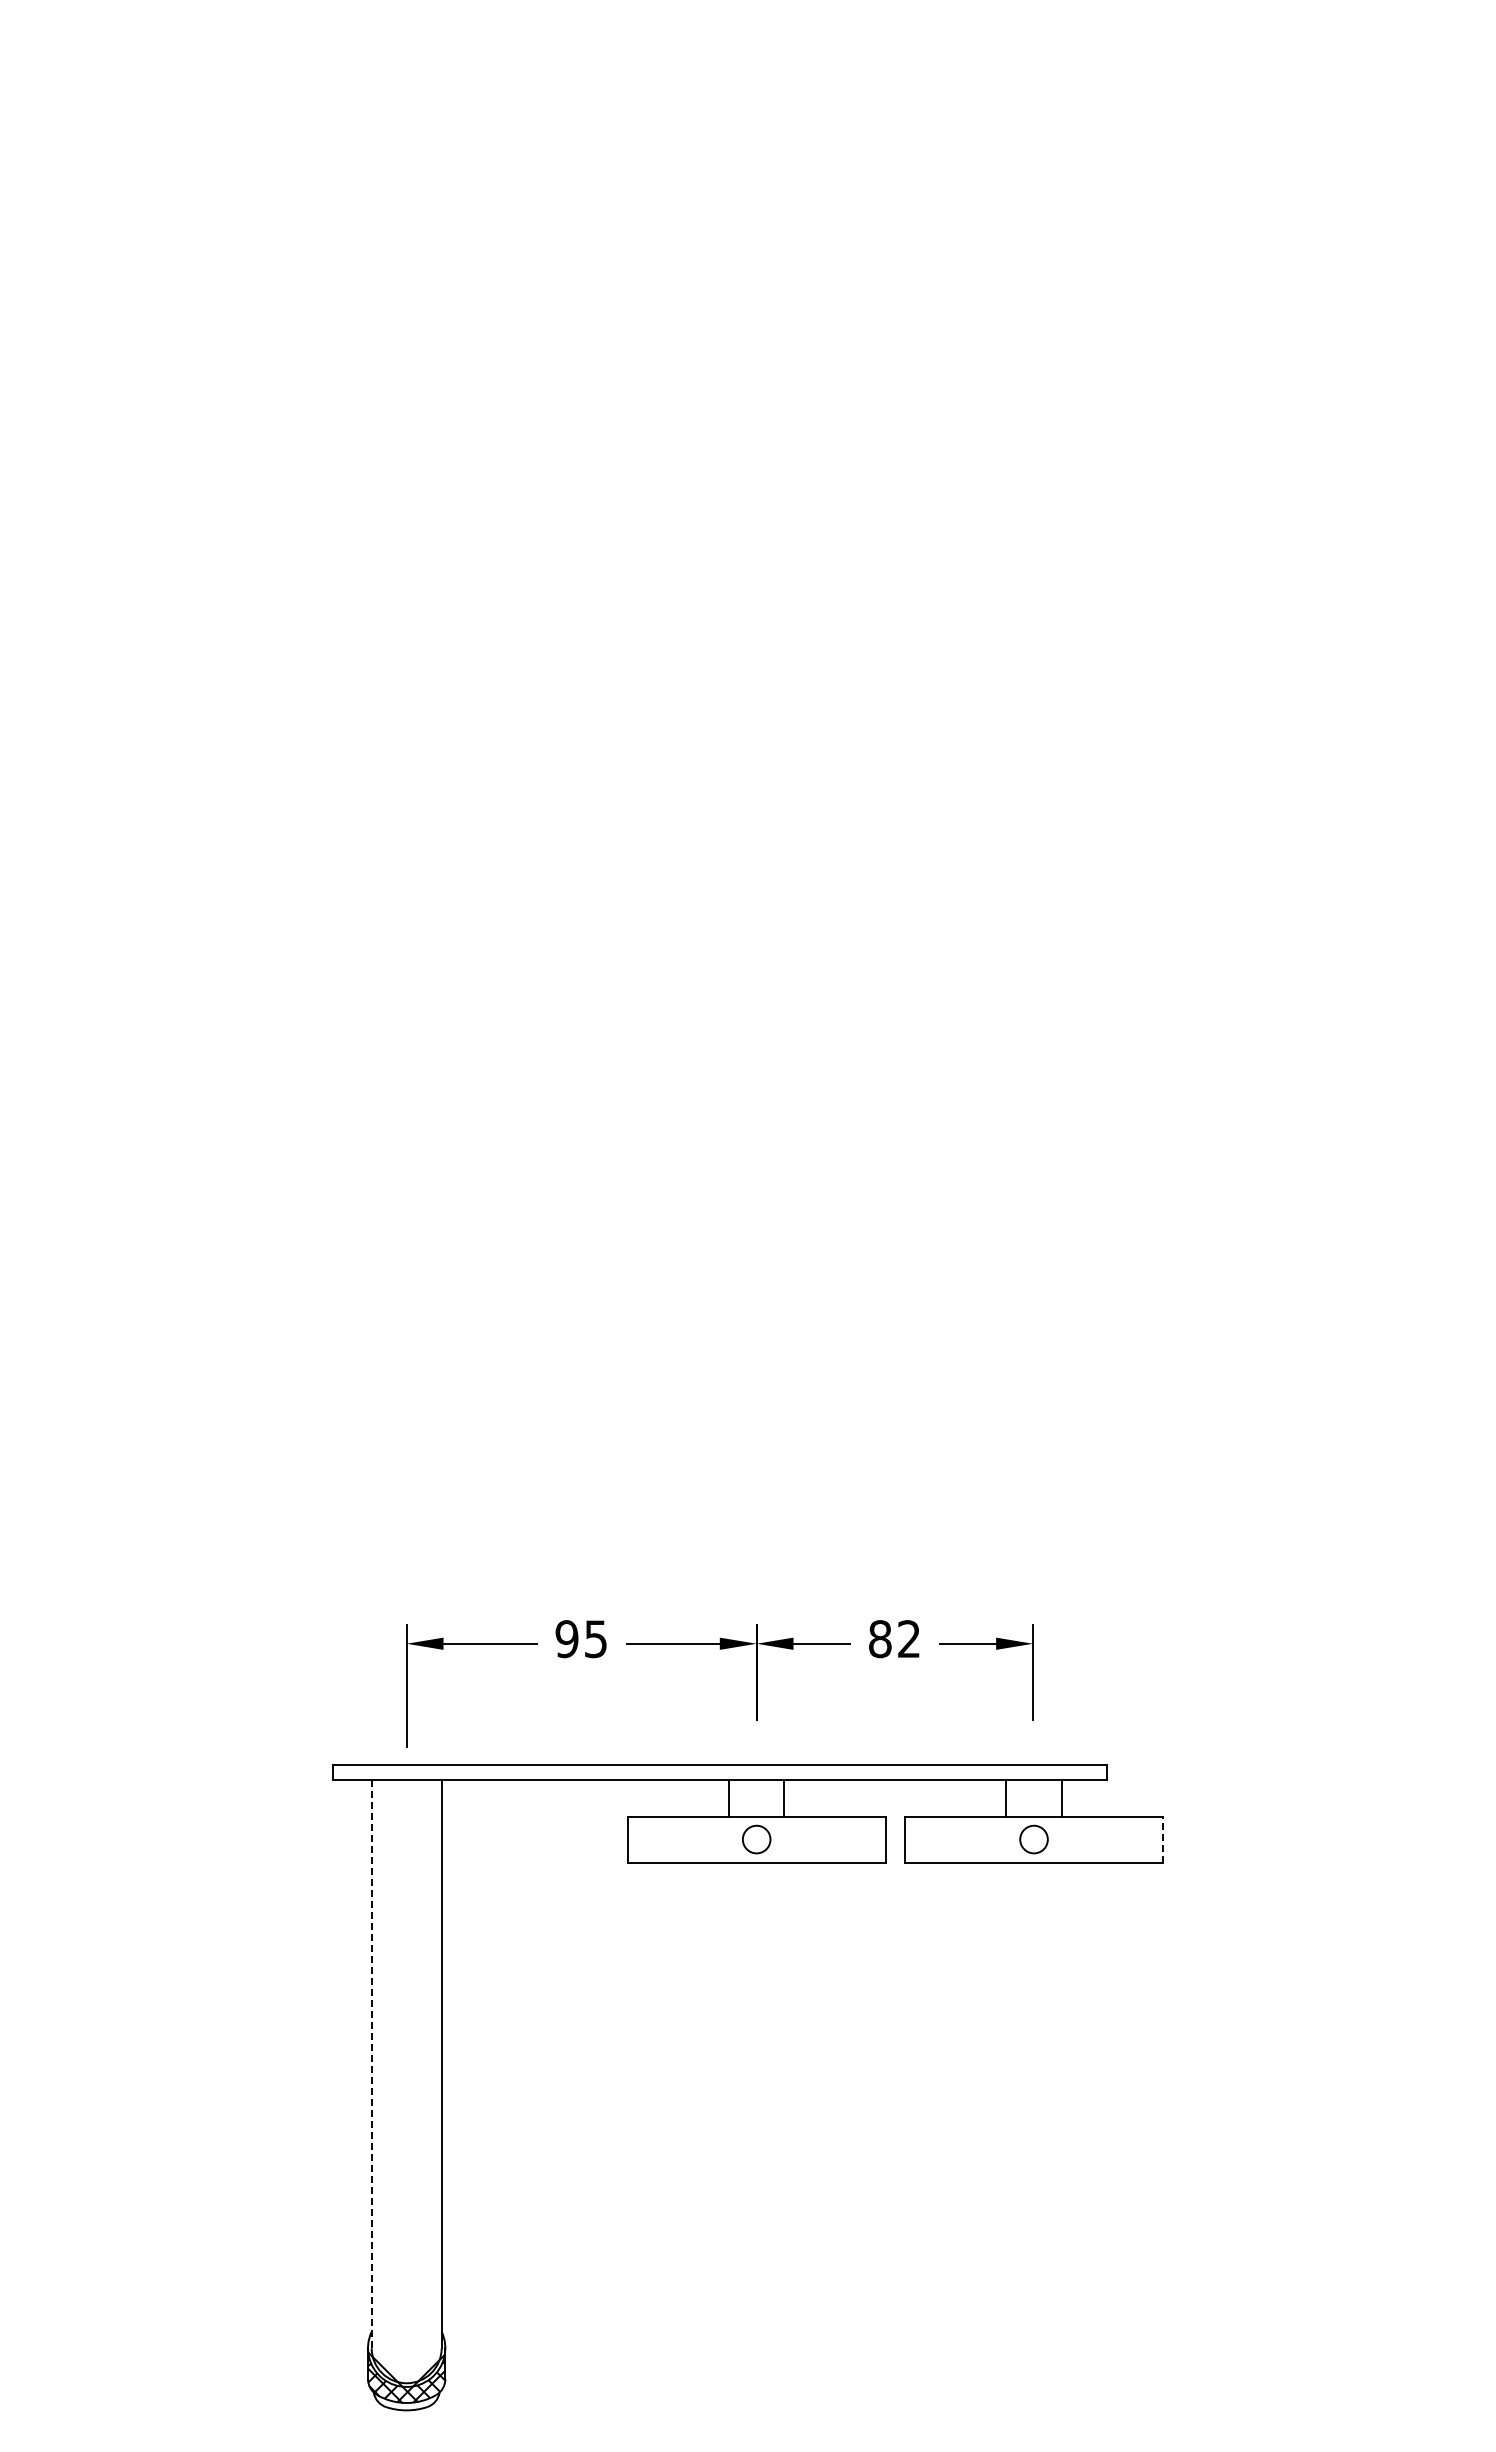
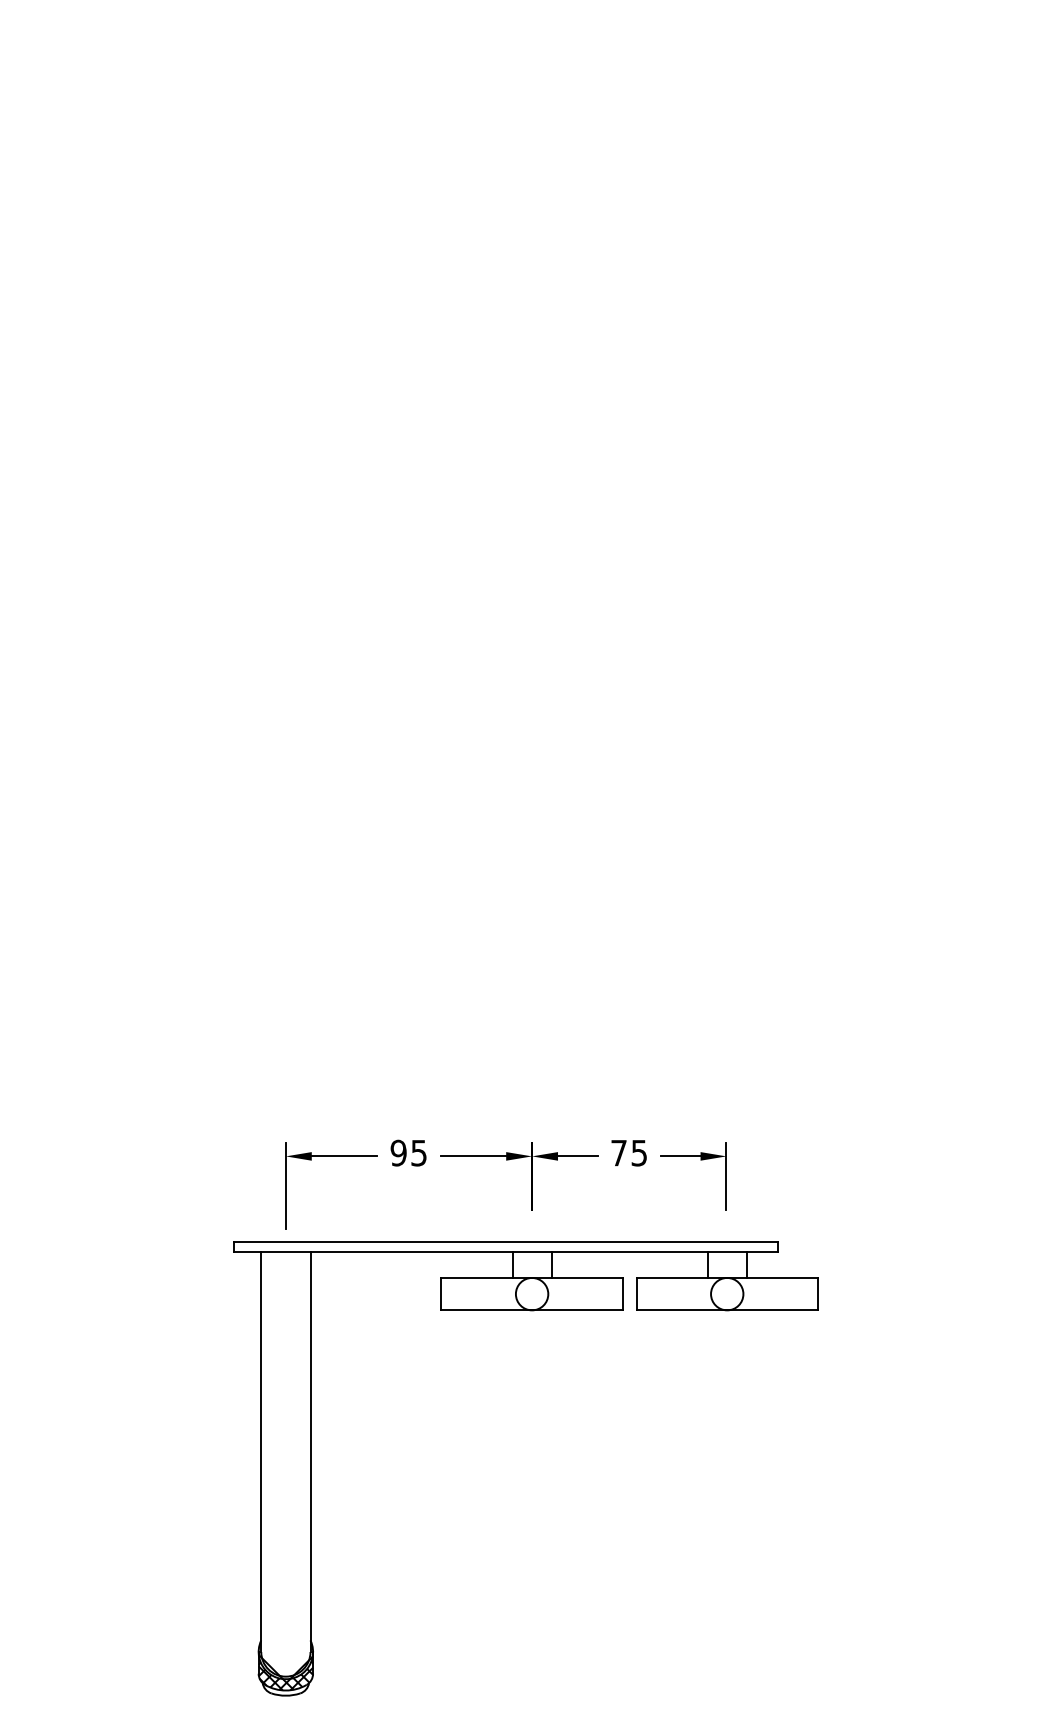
text: (894, 1639) -> (629, 1153), 82 -> 75
circle: (756, 1839) -> (531, 1294), size x1.67
circle: (1034, 1839) -> (727, 1294), size x1.67
line: (1162, 1839) -> (817, 1294), dashed -> solid
line: (371, 2063) -> (261, 1451), dashed -> solid

